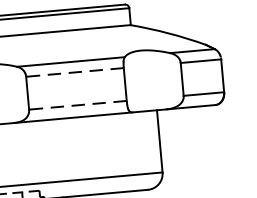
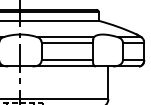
line: (75, 71) -> (67, 42), dashed -> solid
line: (78, 105) -> (67, 60), dashed -> solid

